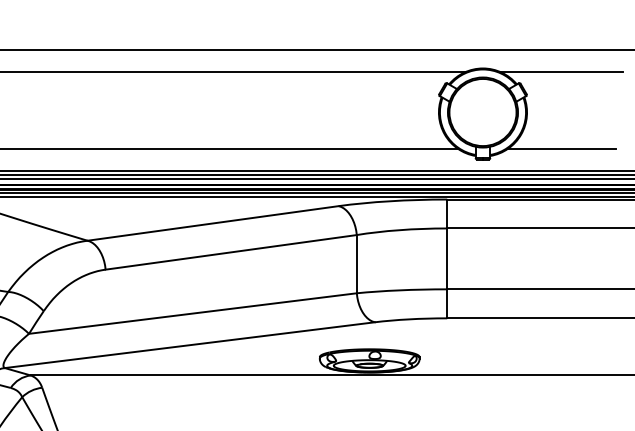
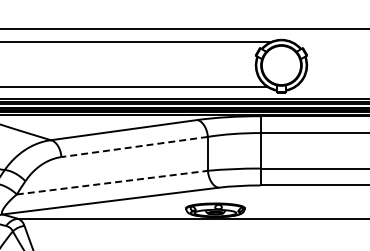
line: (561, 71) -> (327, 41), removed
line: (560, 148) -> (326, 86), removed
line: (230, 251) -> (134, 146), solid -> dashed
line: (193, 313) -> (112, 182), solid -> dashed

